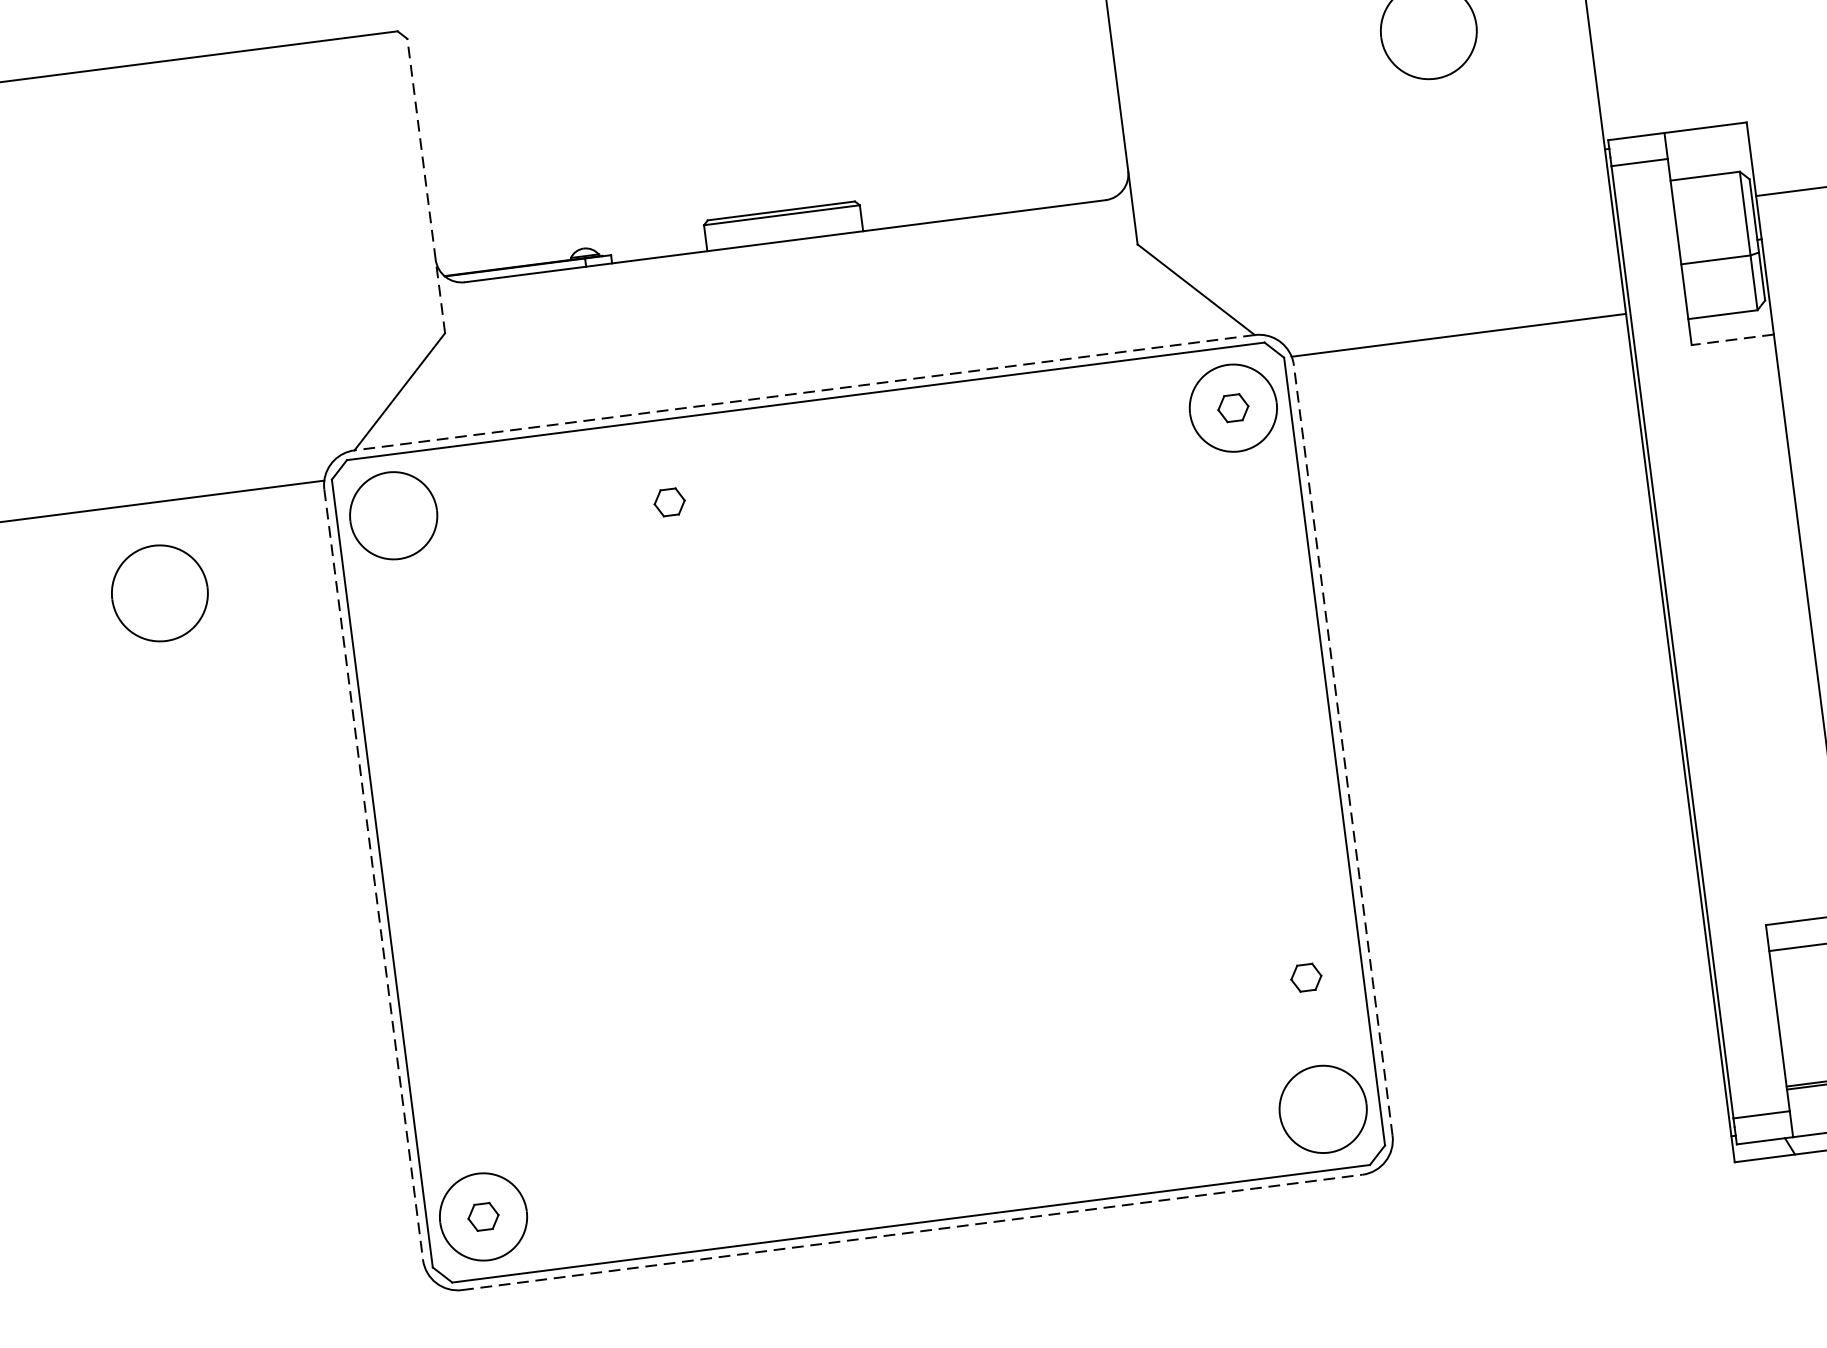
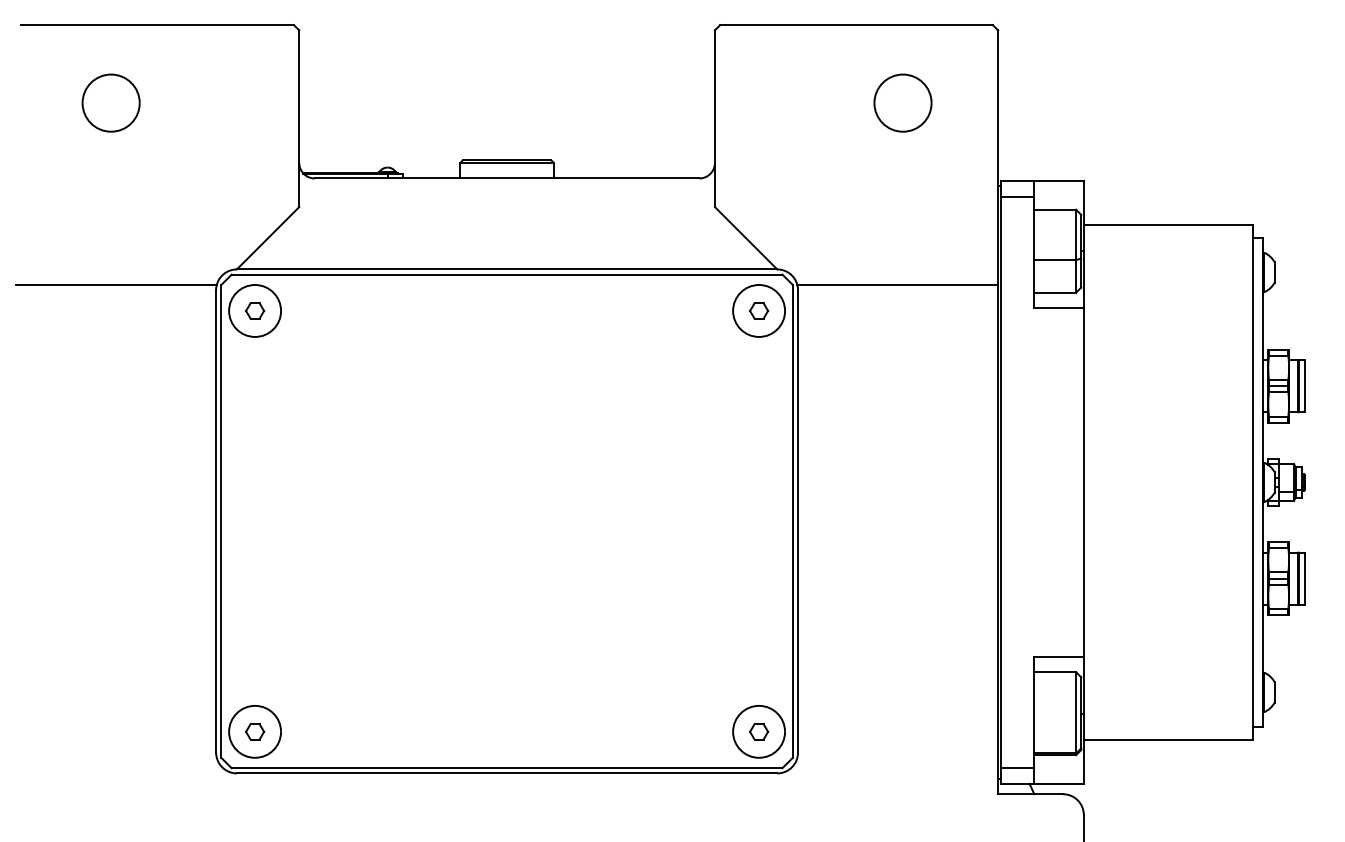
line: (426, 185) -> (299, 118), dashed -> solid
line: (1733, 339) -> (1059, 308), dashed -> solid
line: (803, 392) -> (506, 269), dashed -> solid
part: (670, 501) -> (255, 310), moved
part: (158, 592) -> (110, 102), moved
line: (1343, 748) -> (798, 520), dashed -> solid
line: (374, 874) -> (216, 521), dashed -> solid
part: (1306, 977) -> (759, 731), moved
line: (912, 1232) -> (507, 773), dashed -> solid

